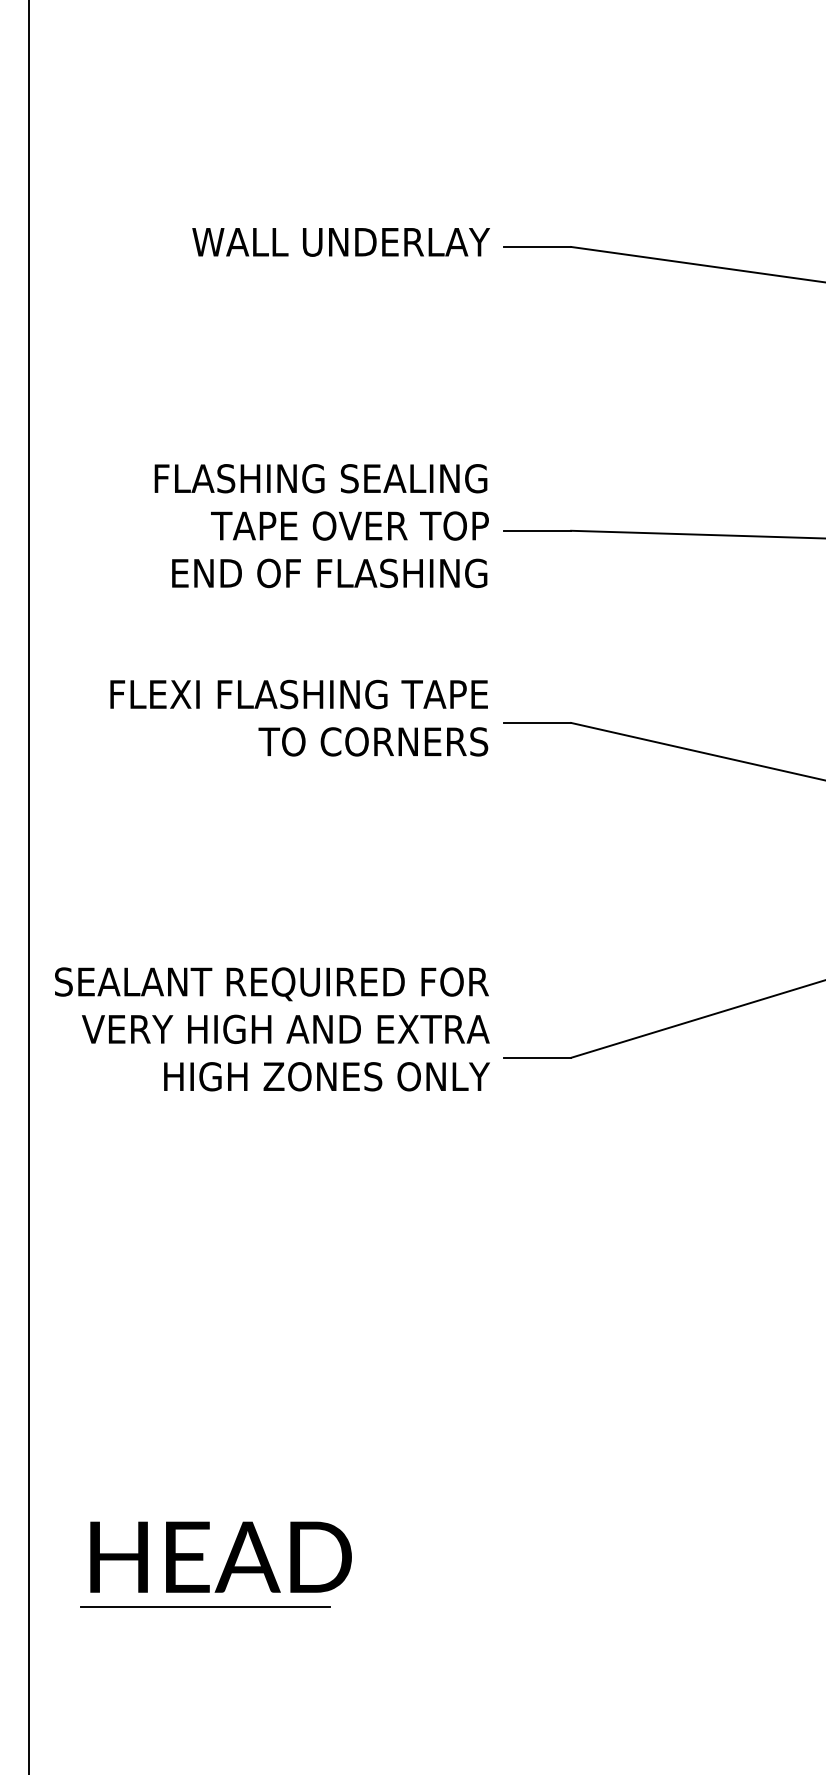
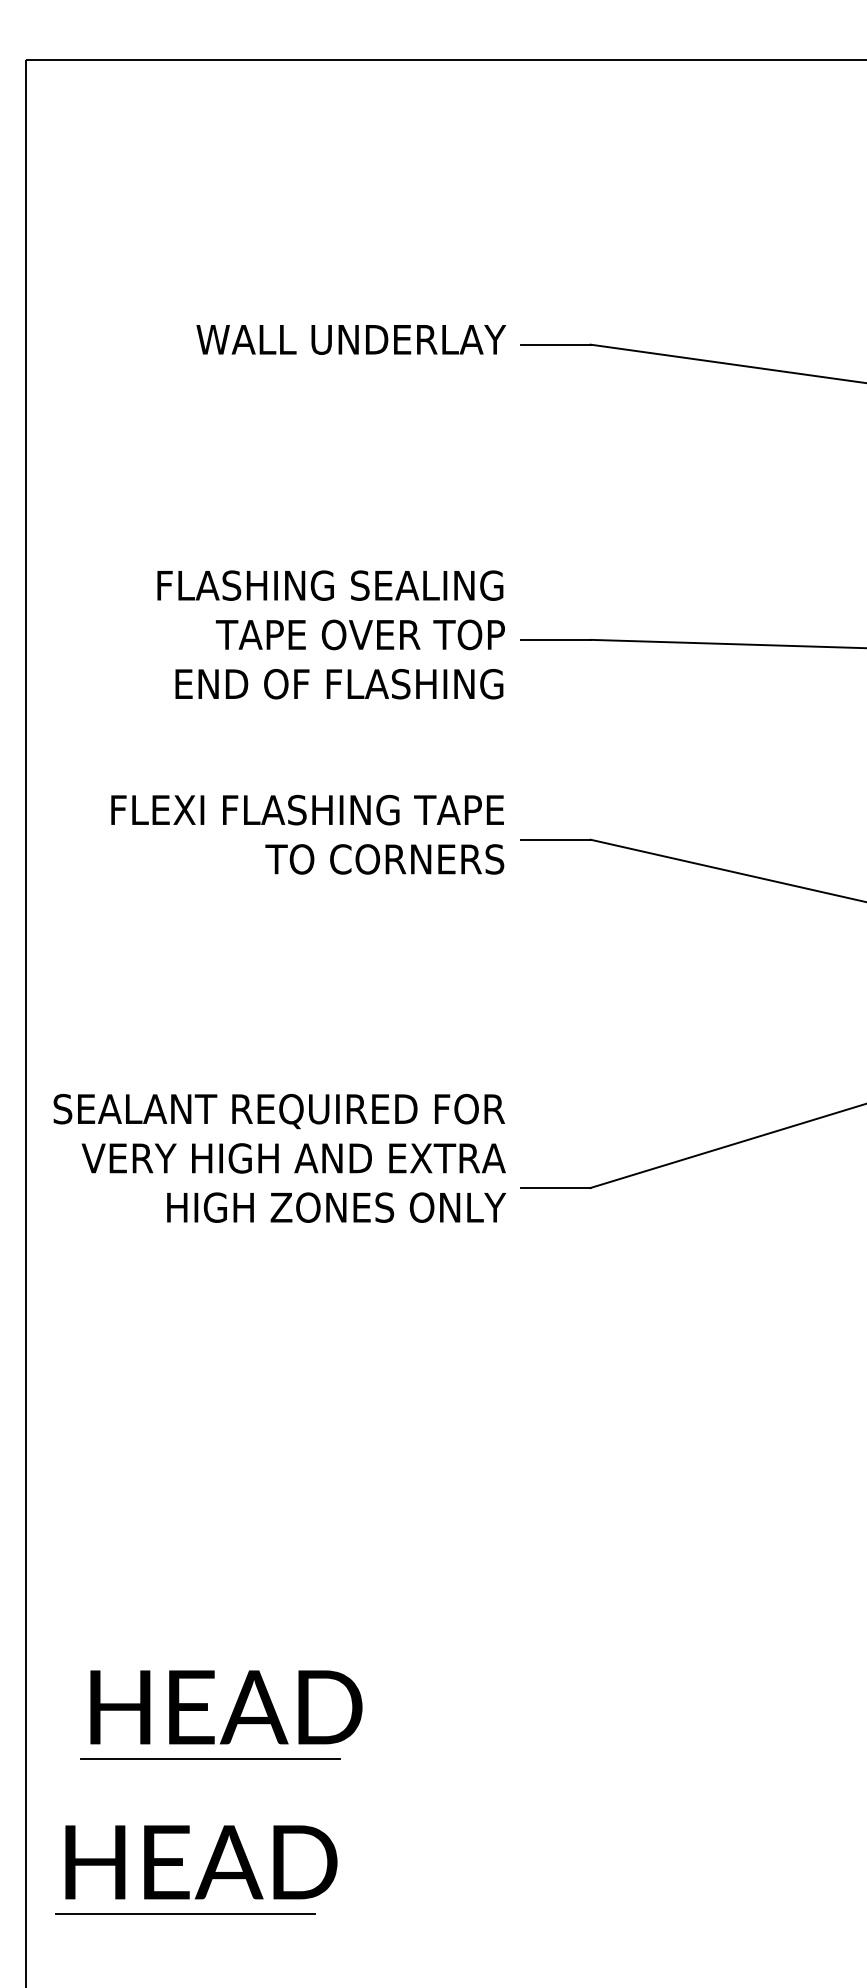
part: (200, 1715) -> (205, 1871), added

